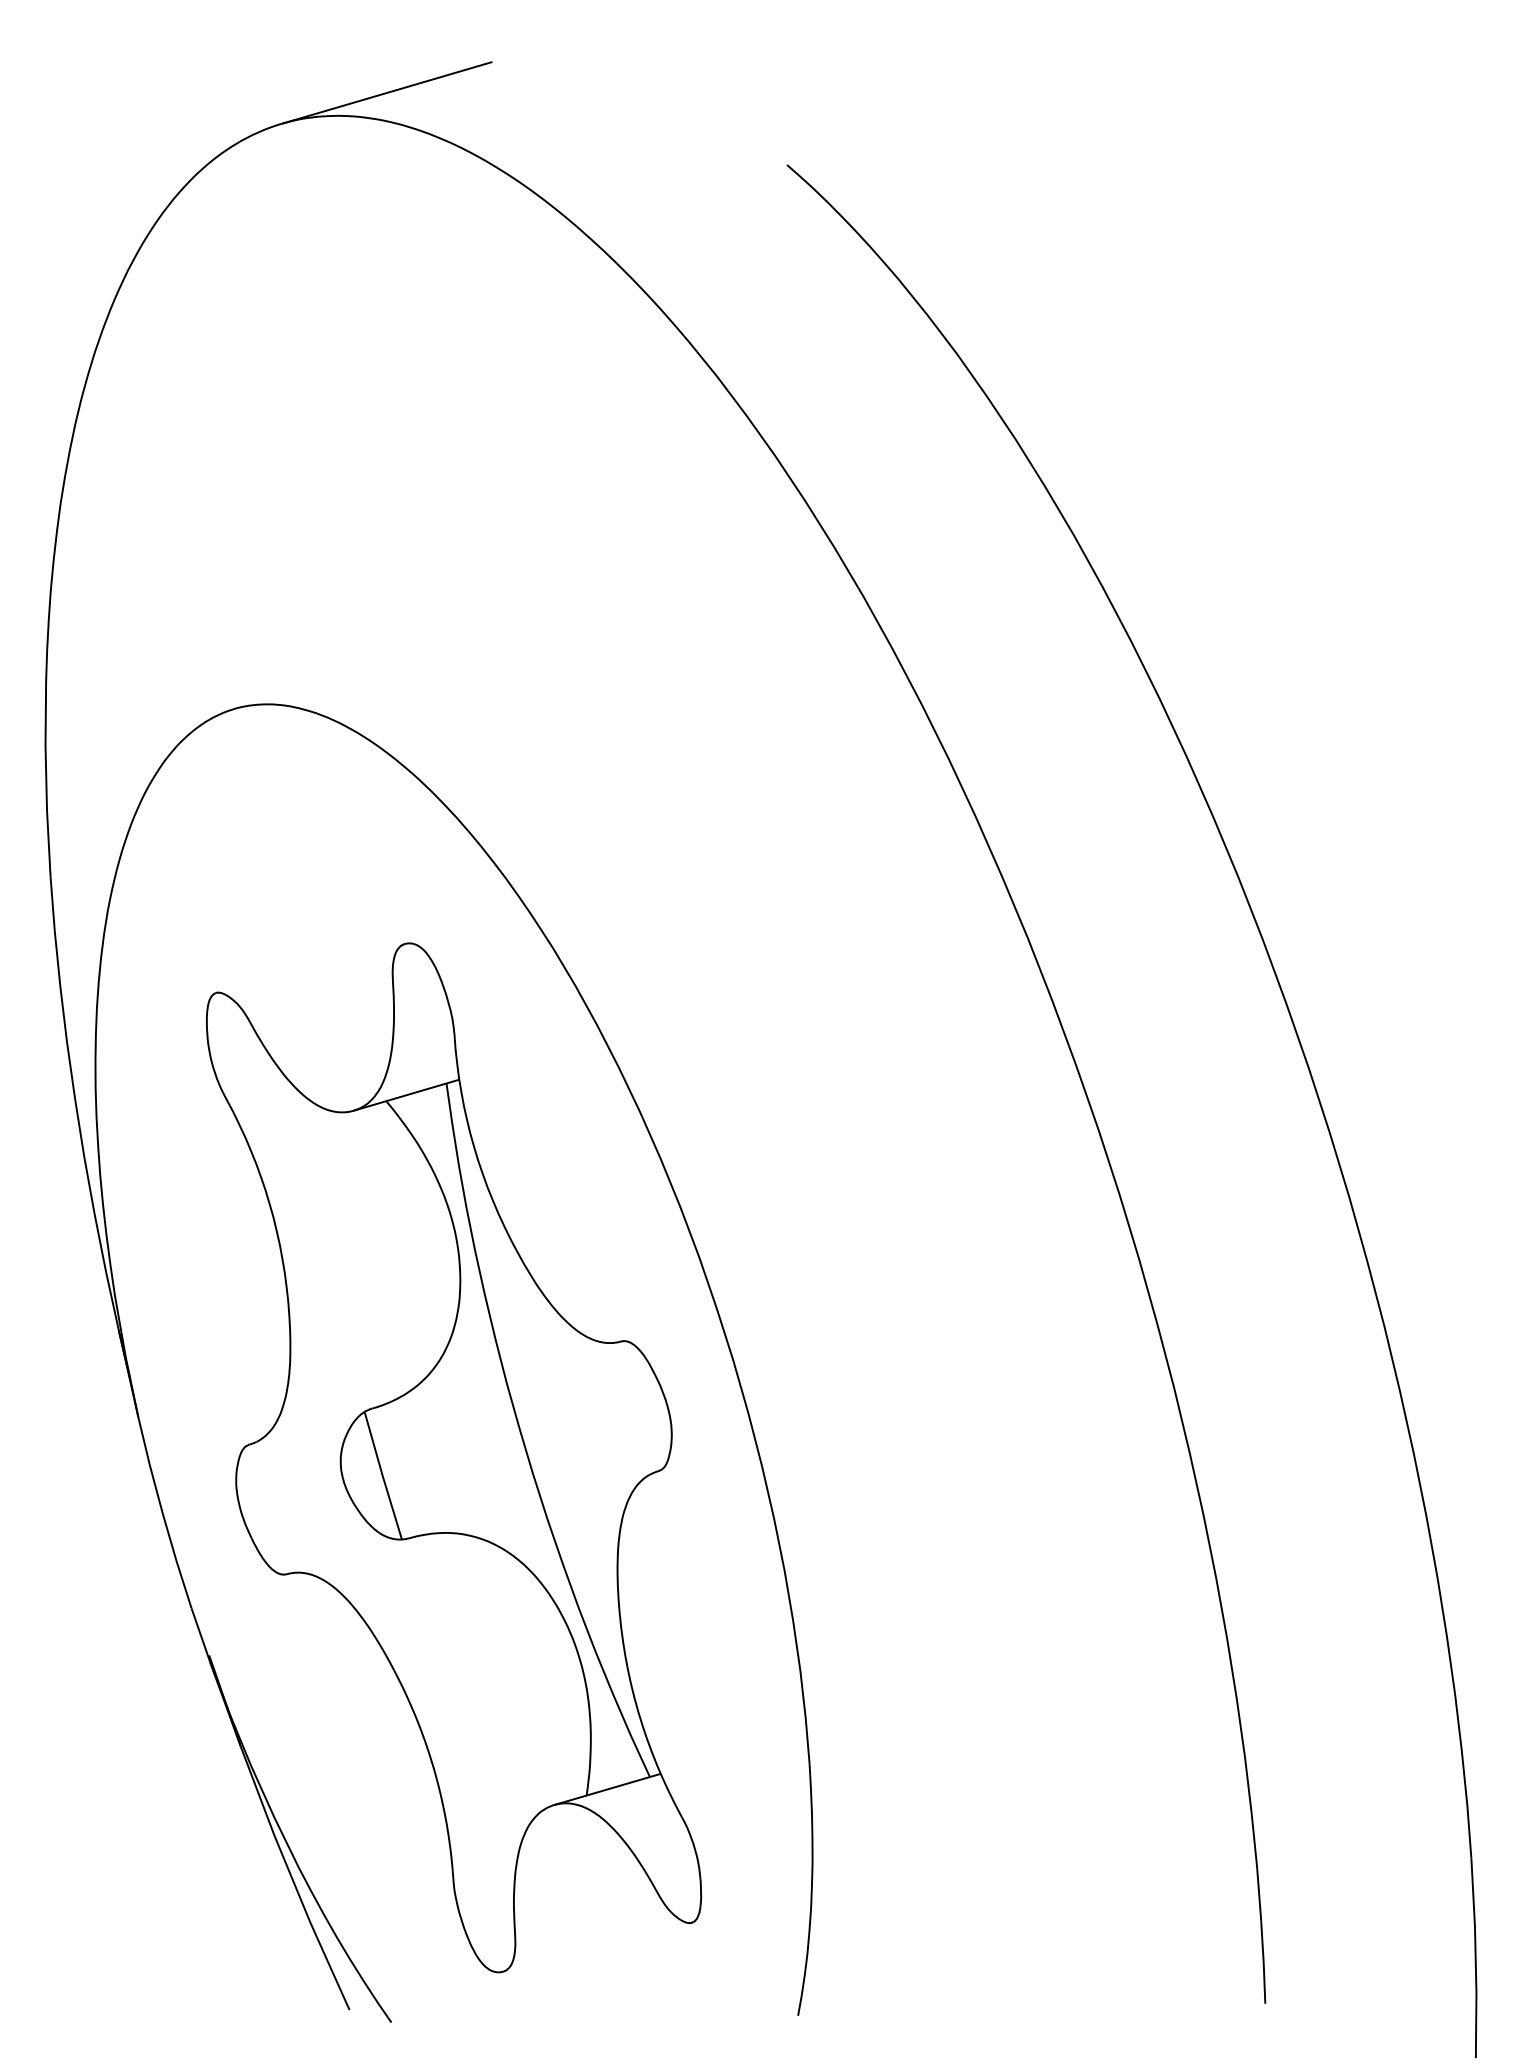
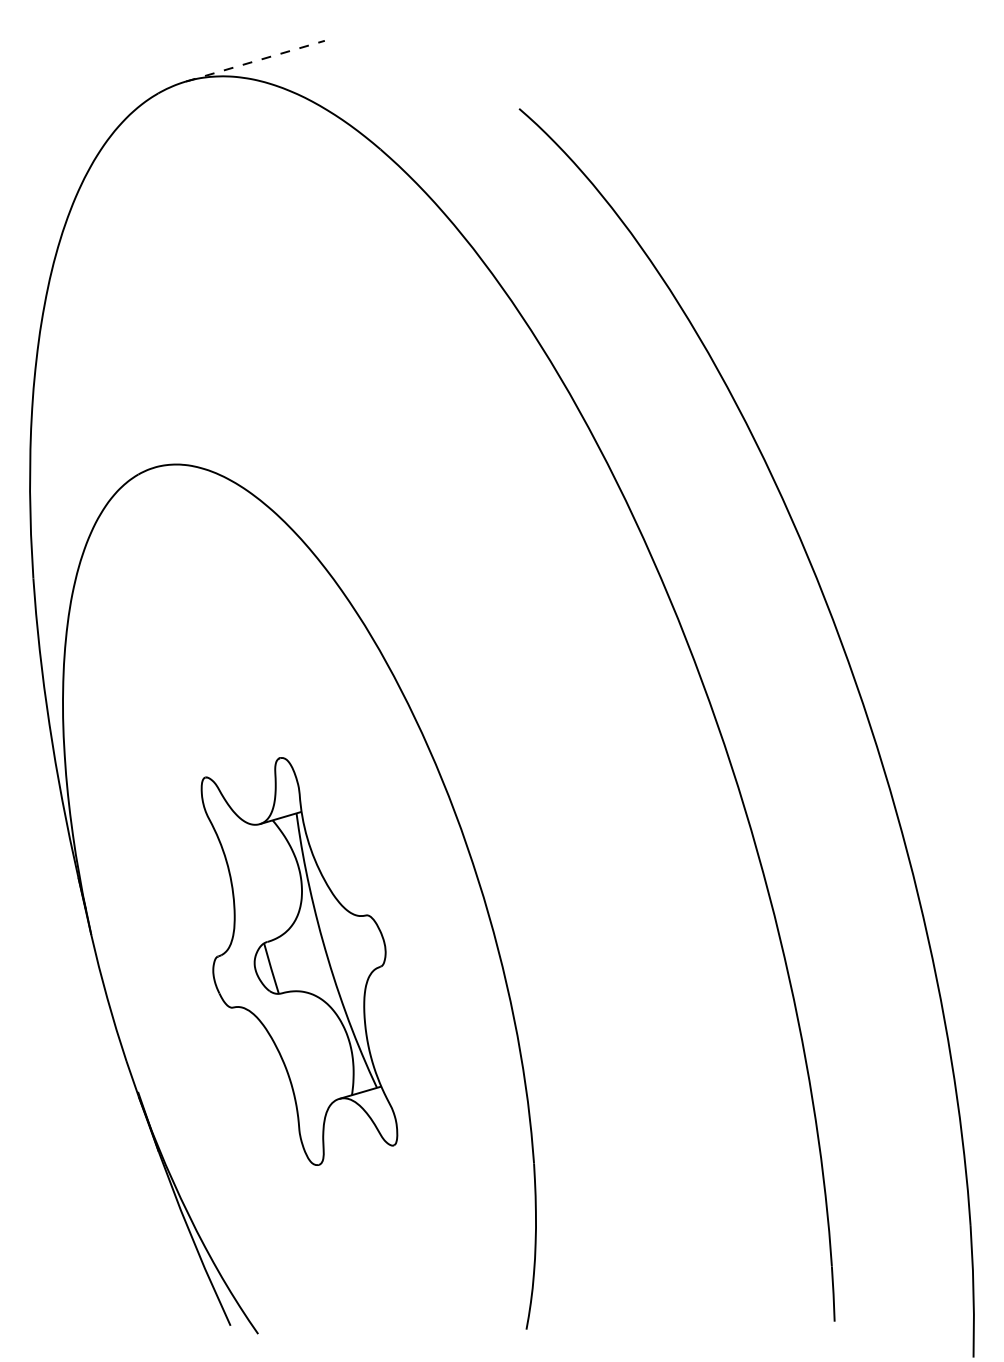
line: (387, 93) -> (255, 61), solid -> dashed
part: (454, 1457) -> (299, 961), size x0.6

